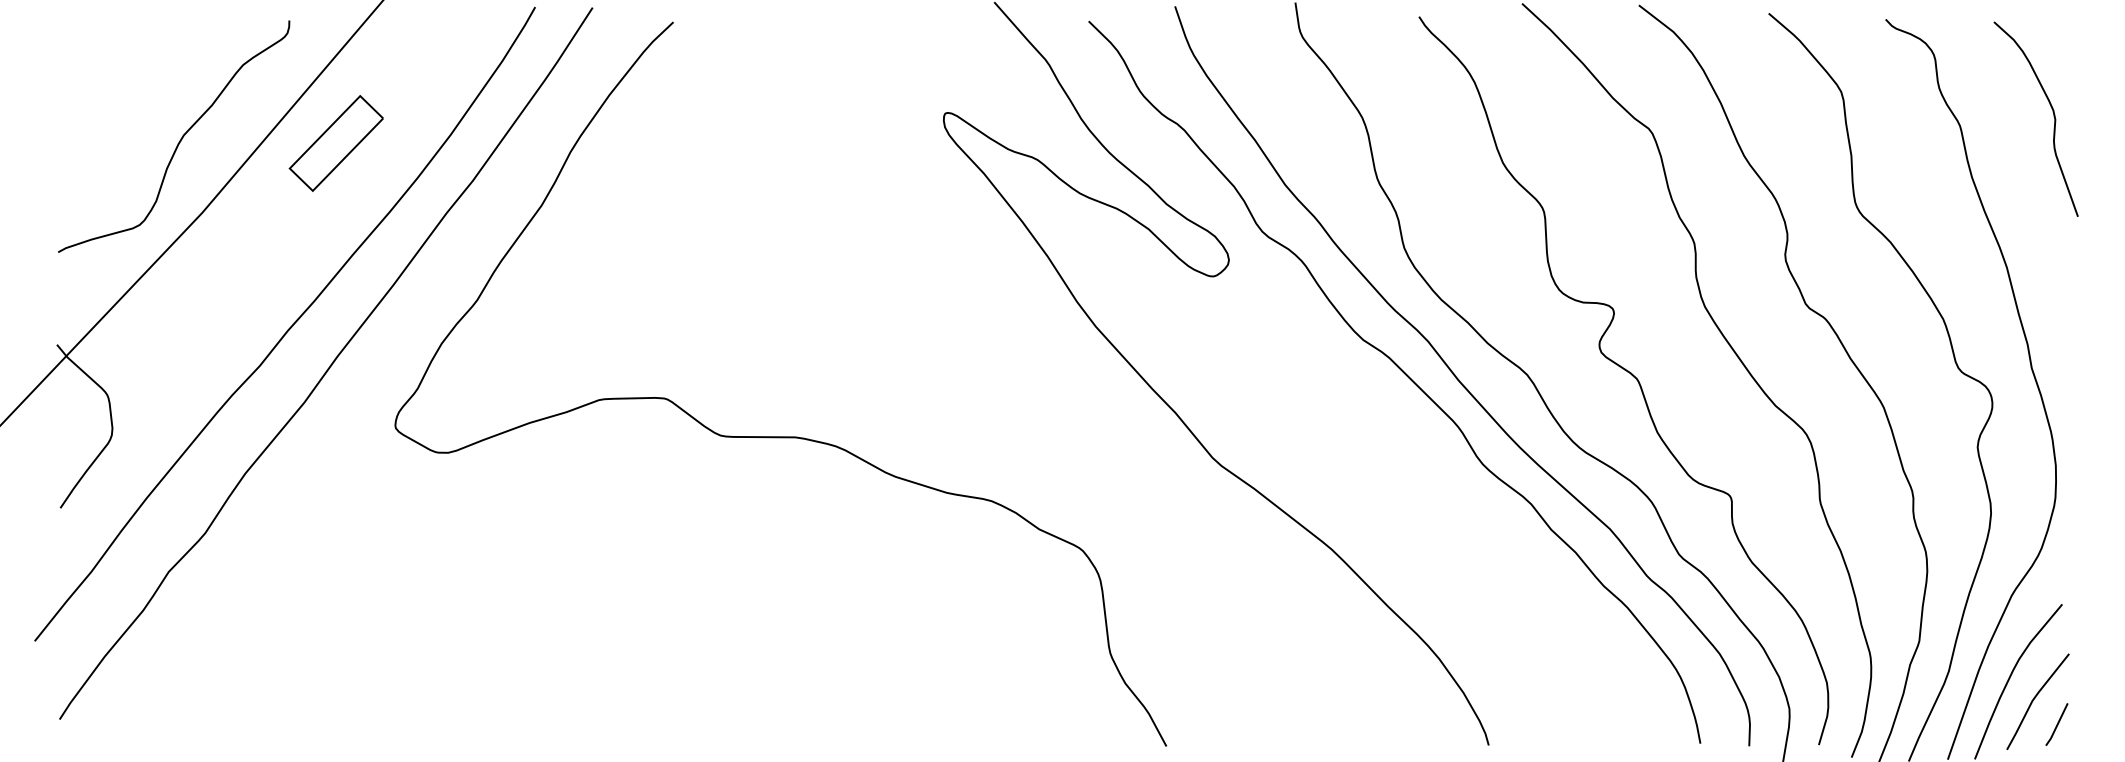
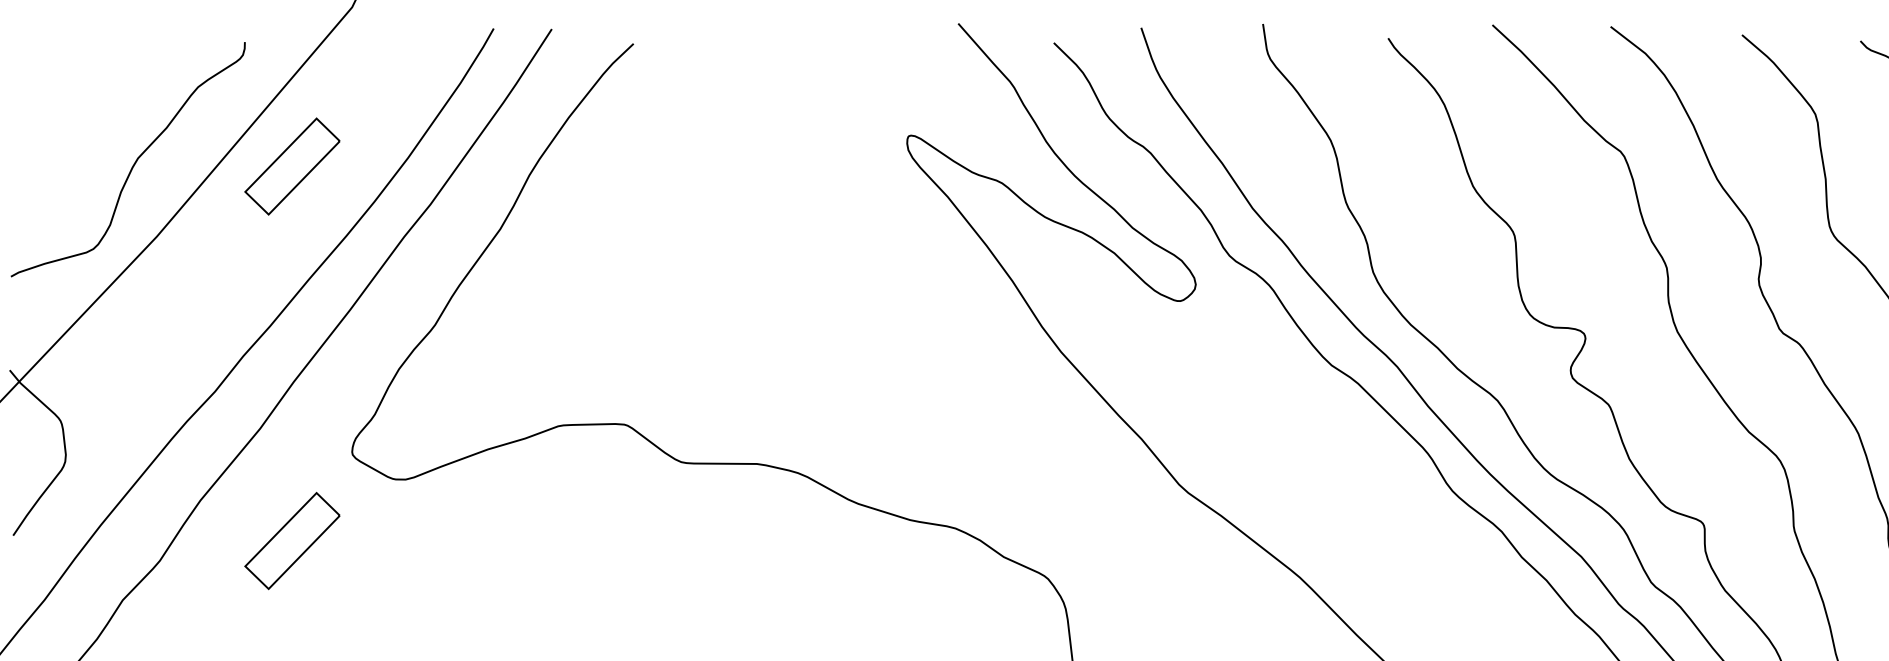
part: (335, 513) -> (291, 541), added

